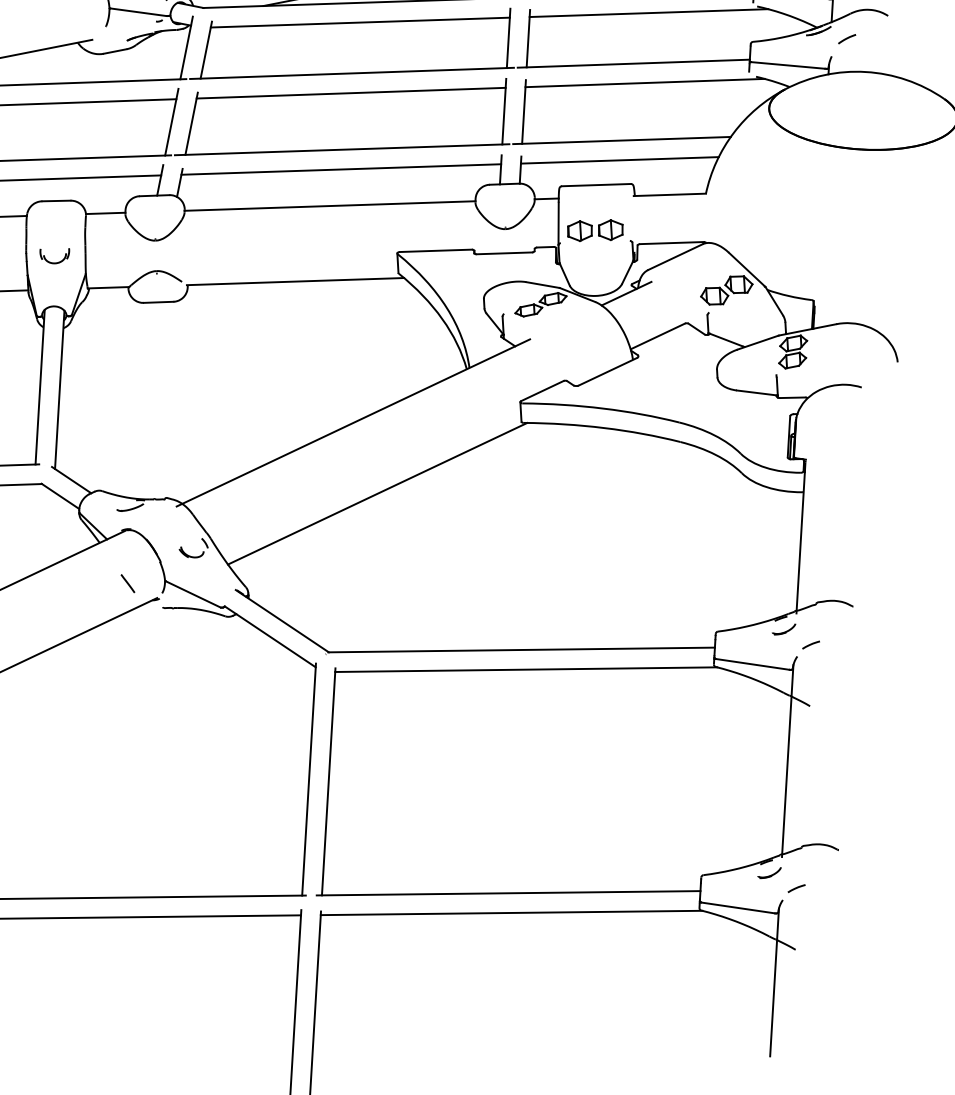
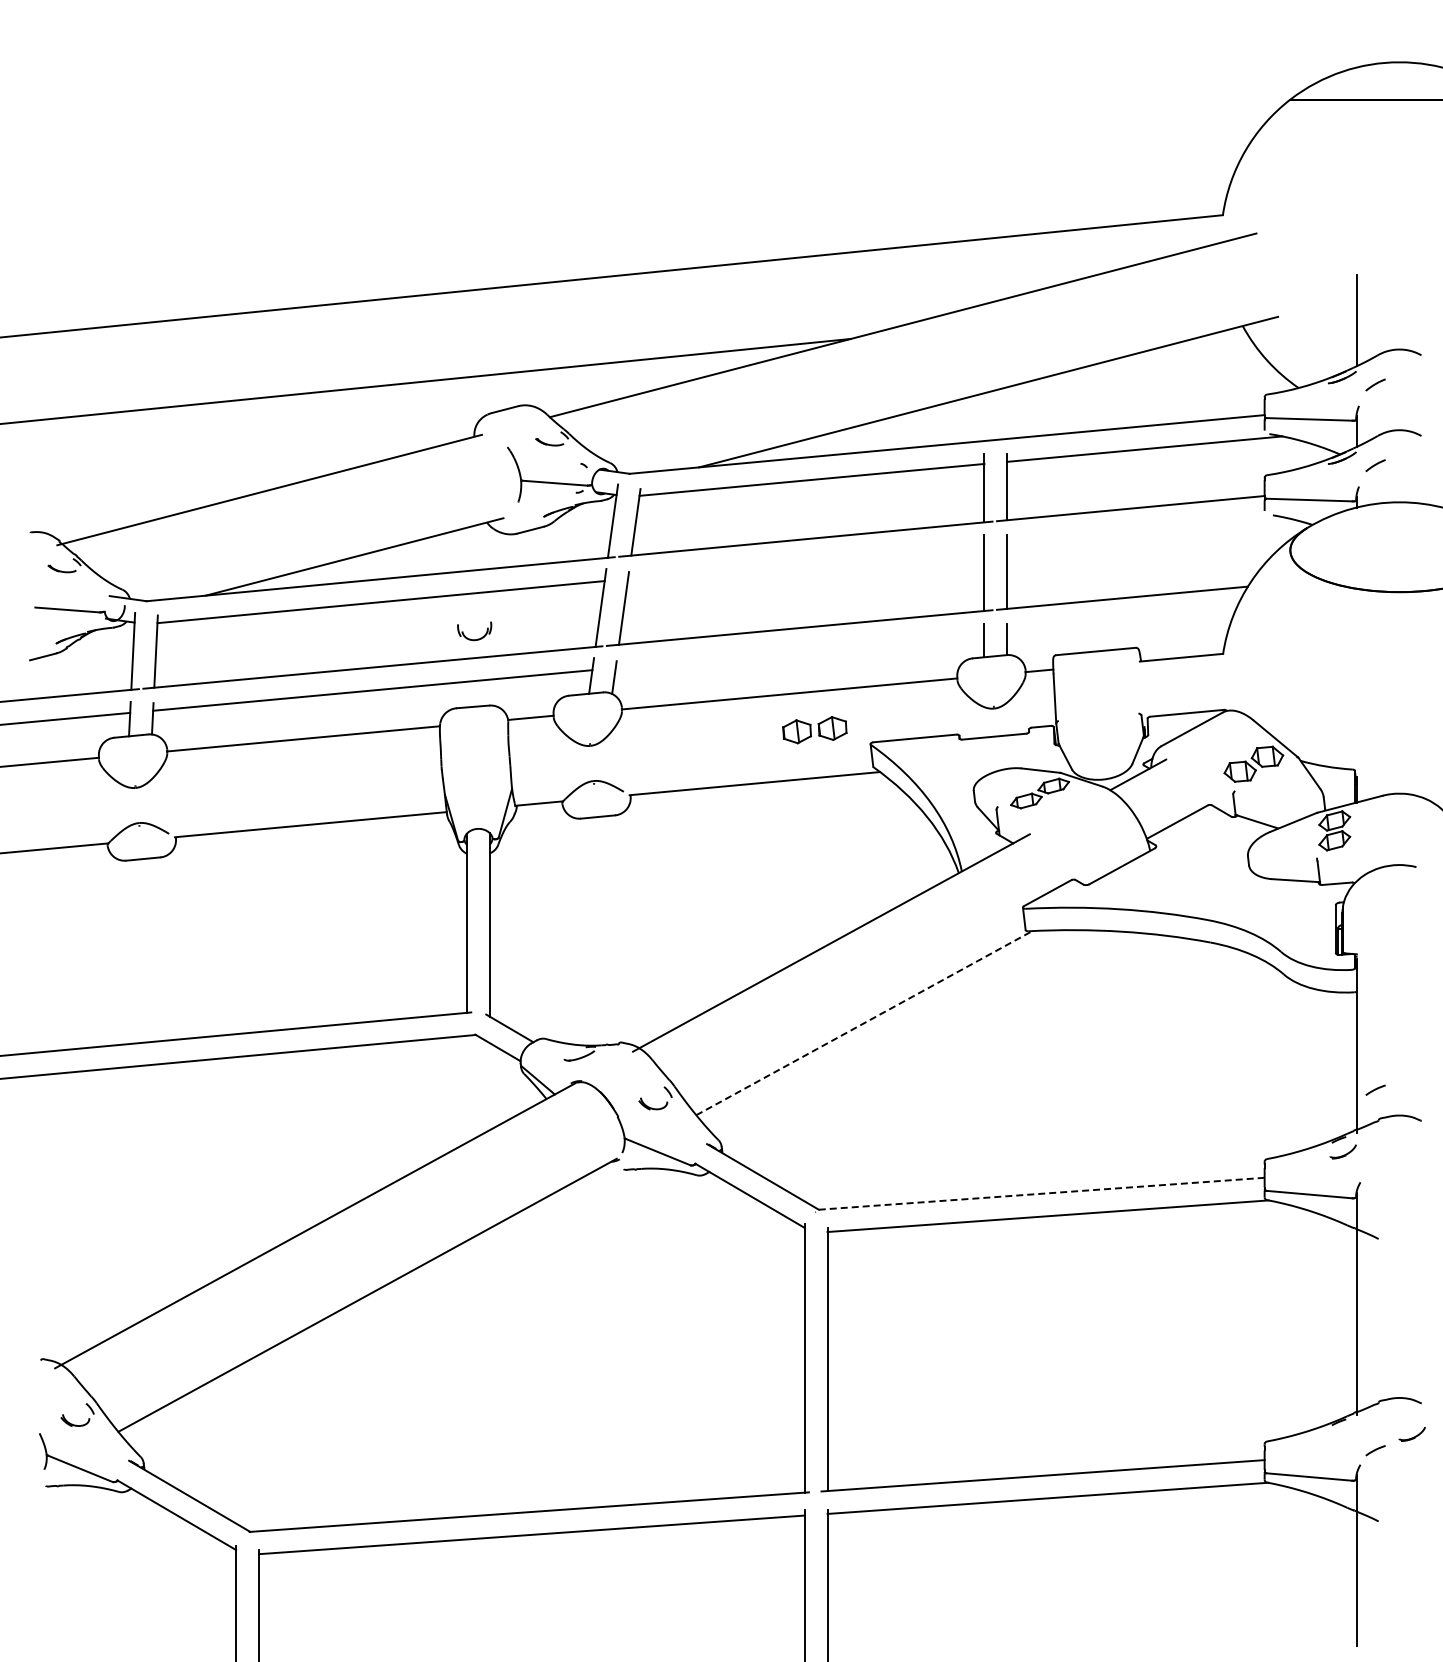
line: (645, 83) -> (1145, 530), removed
line: (351, 92) -> (806, 561), removed
line: (620, 159) -> (1121, 620), removed
line: (340, 169) -> (799, 650), removed
part: (595, 230) -> (814, 730), moved
part: (56, 262) -> (477, 638), moved
line: (377, 494) -> (864, 1023), solid -> dashed
line: (127, 583) -> (581, 1143), removed
line: (811, 644) -> (1375, 1089), moved
line: (521, 649) -> (1041, 1193), solid -> dashed
part: (768, 872) -> (1411, 1434), moved

